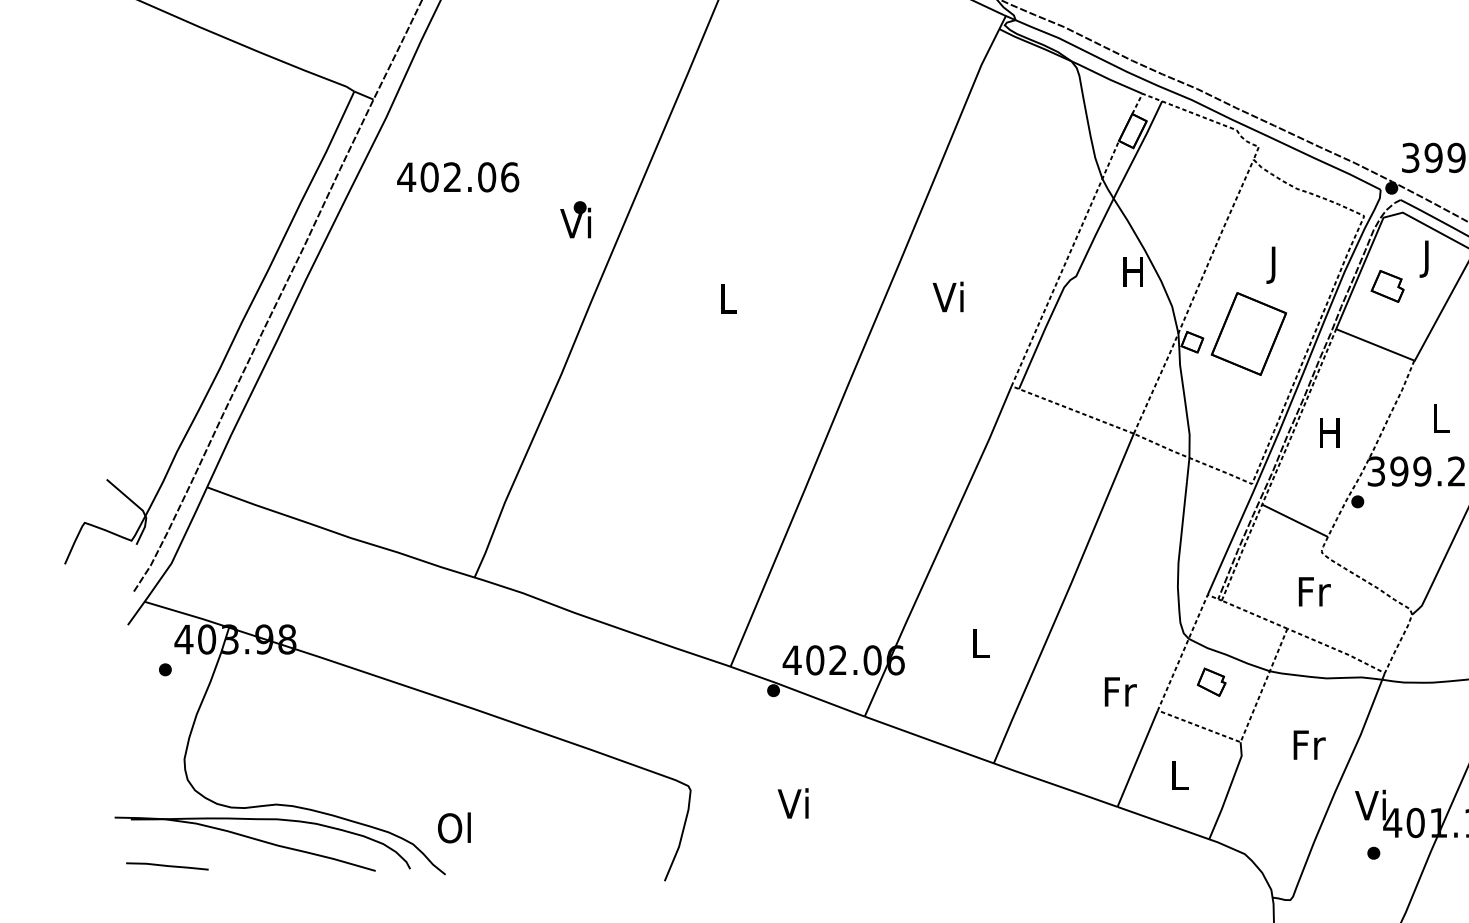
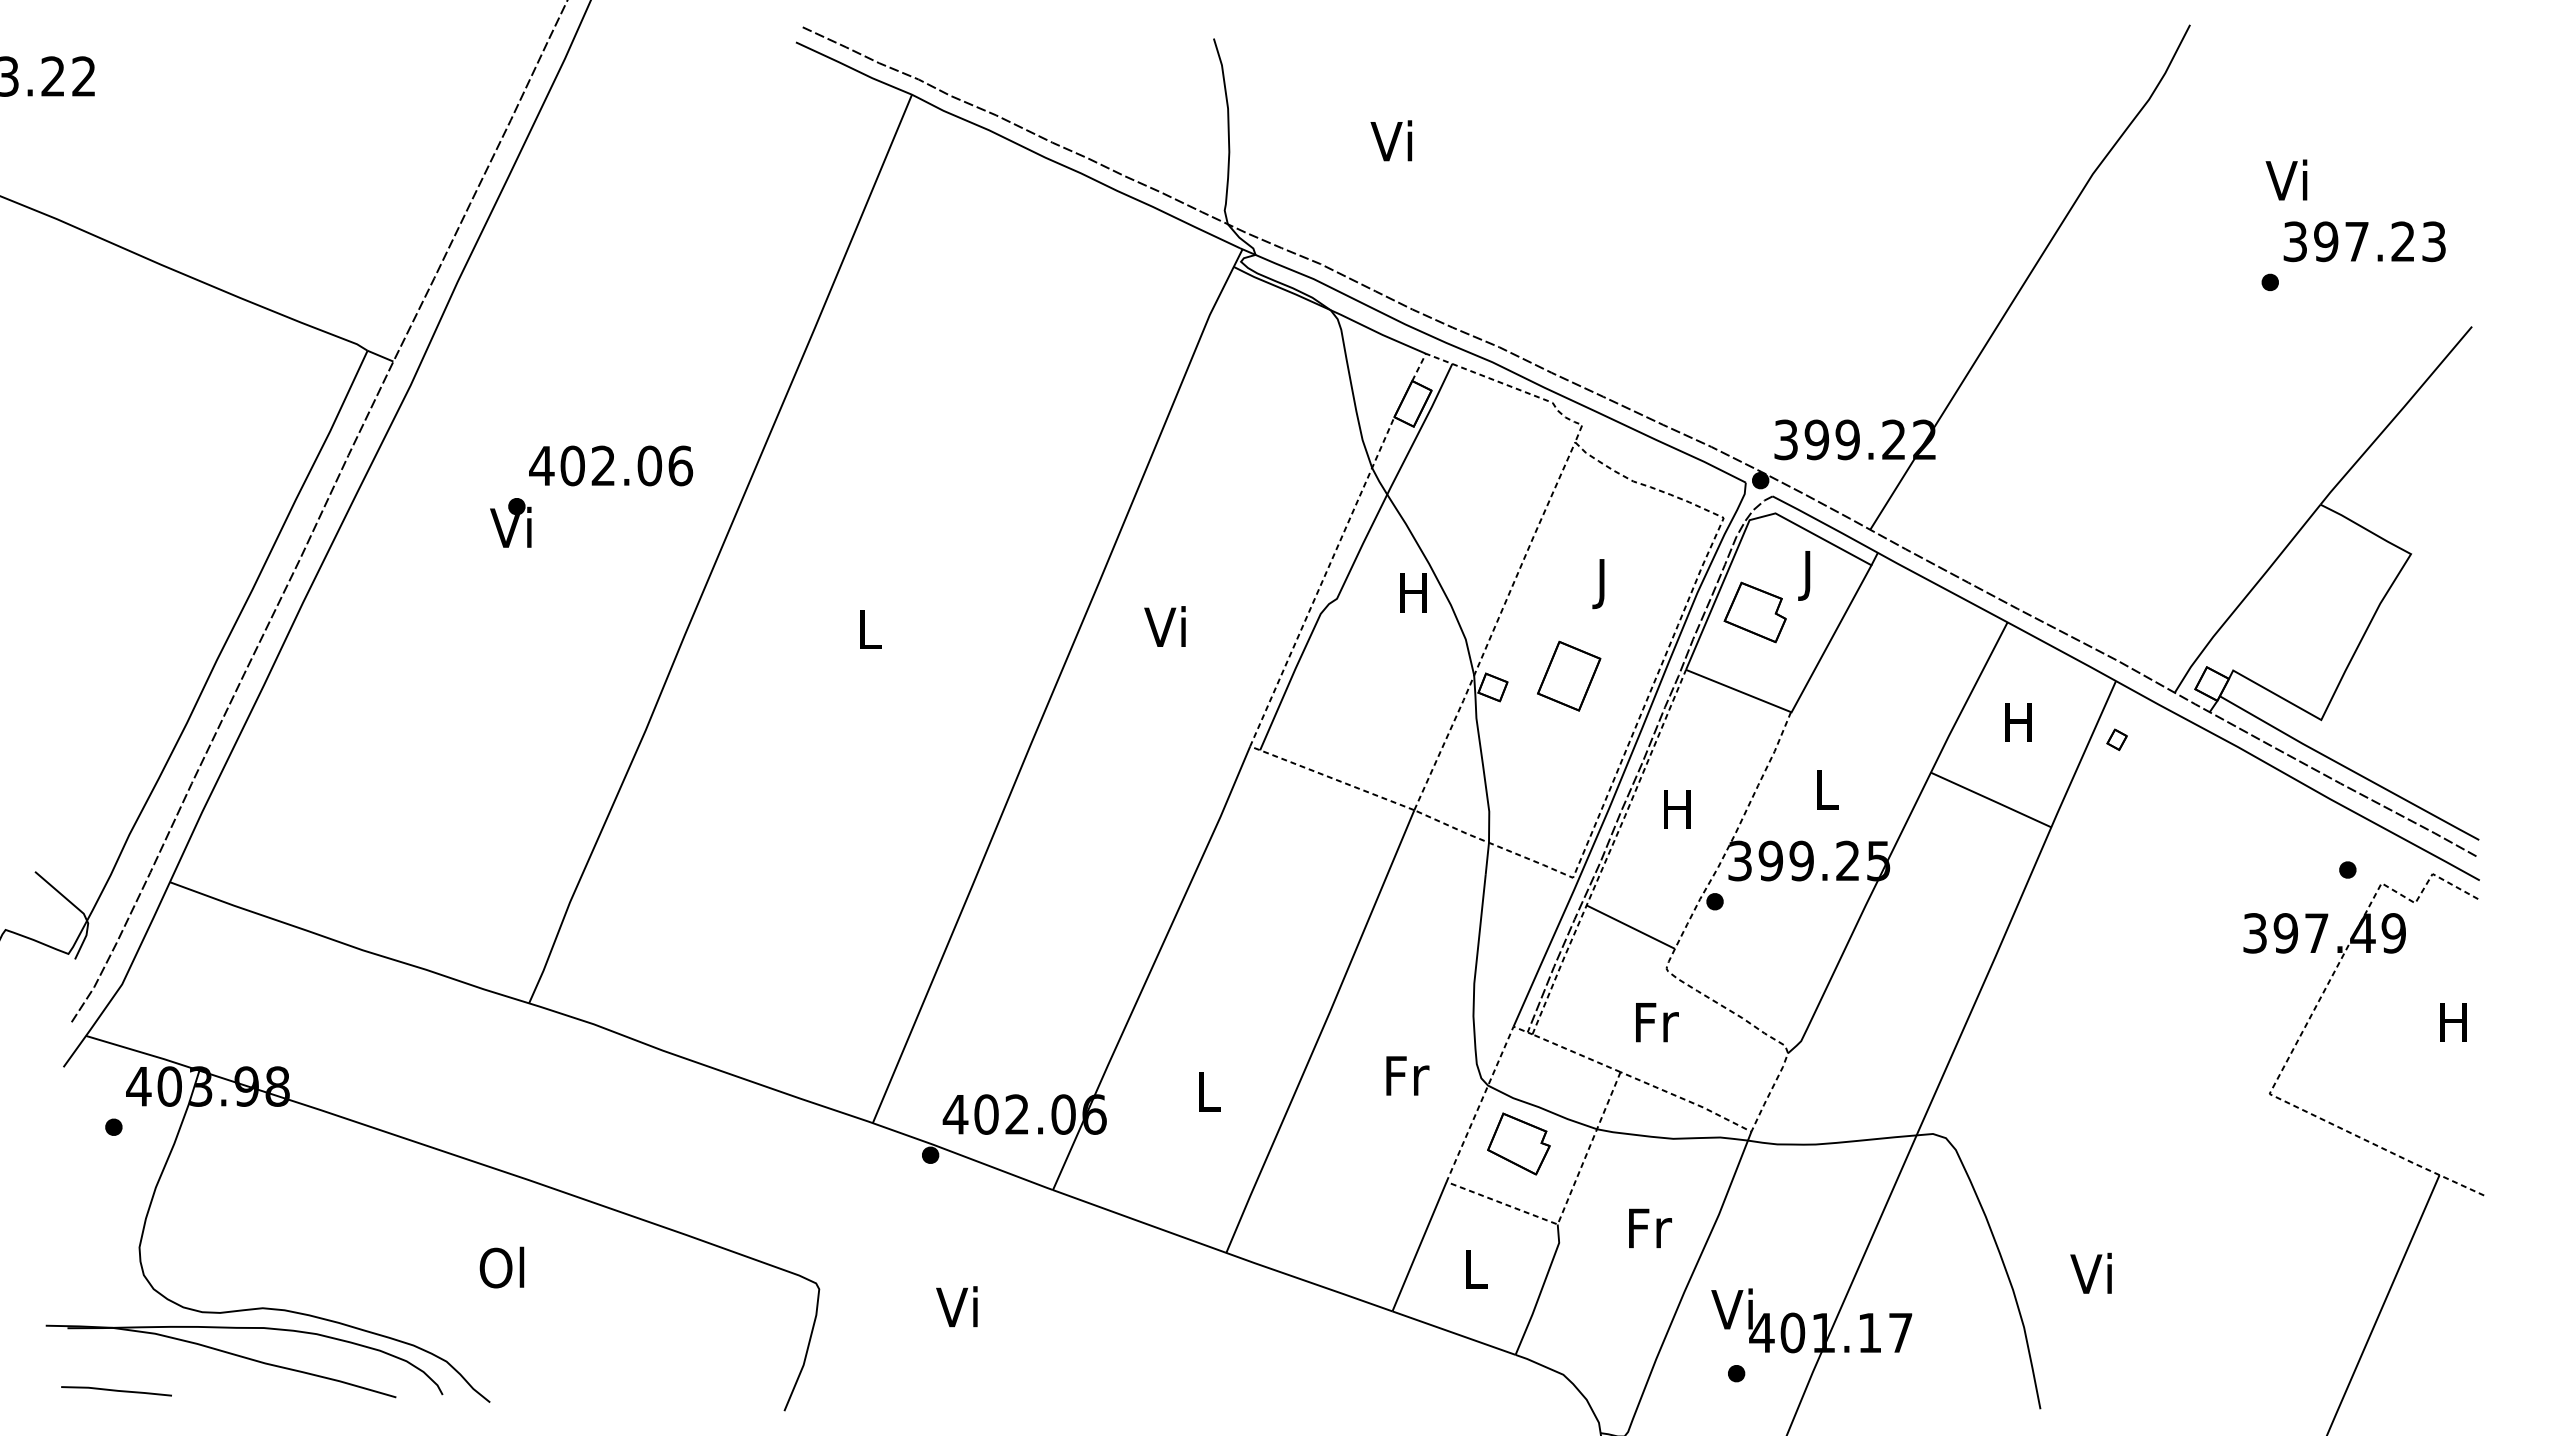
text: (458, 176) -> (611, 465), moved
text: (575, 219) -> (510, 522), moved
part: (1387, 286) -> (1754, 612), size x1.43
part: (1249, 333) -> (1569, 675), size x0.62
part: (1211, 681) -> (1518, 1143), size x1.67
text: (1120, 691) -> (1407, 1075), moved
text: (454, 827) -> (501, 1267), moved

